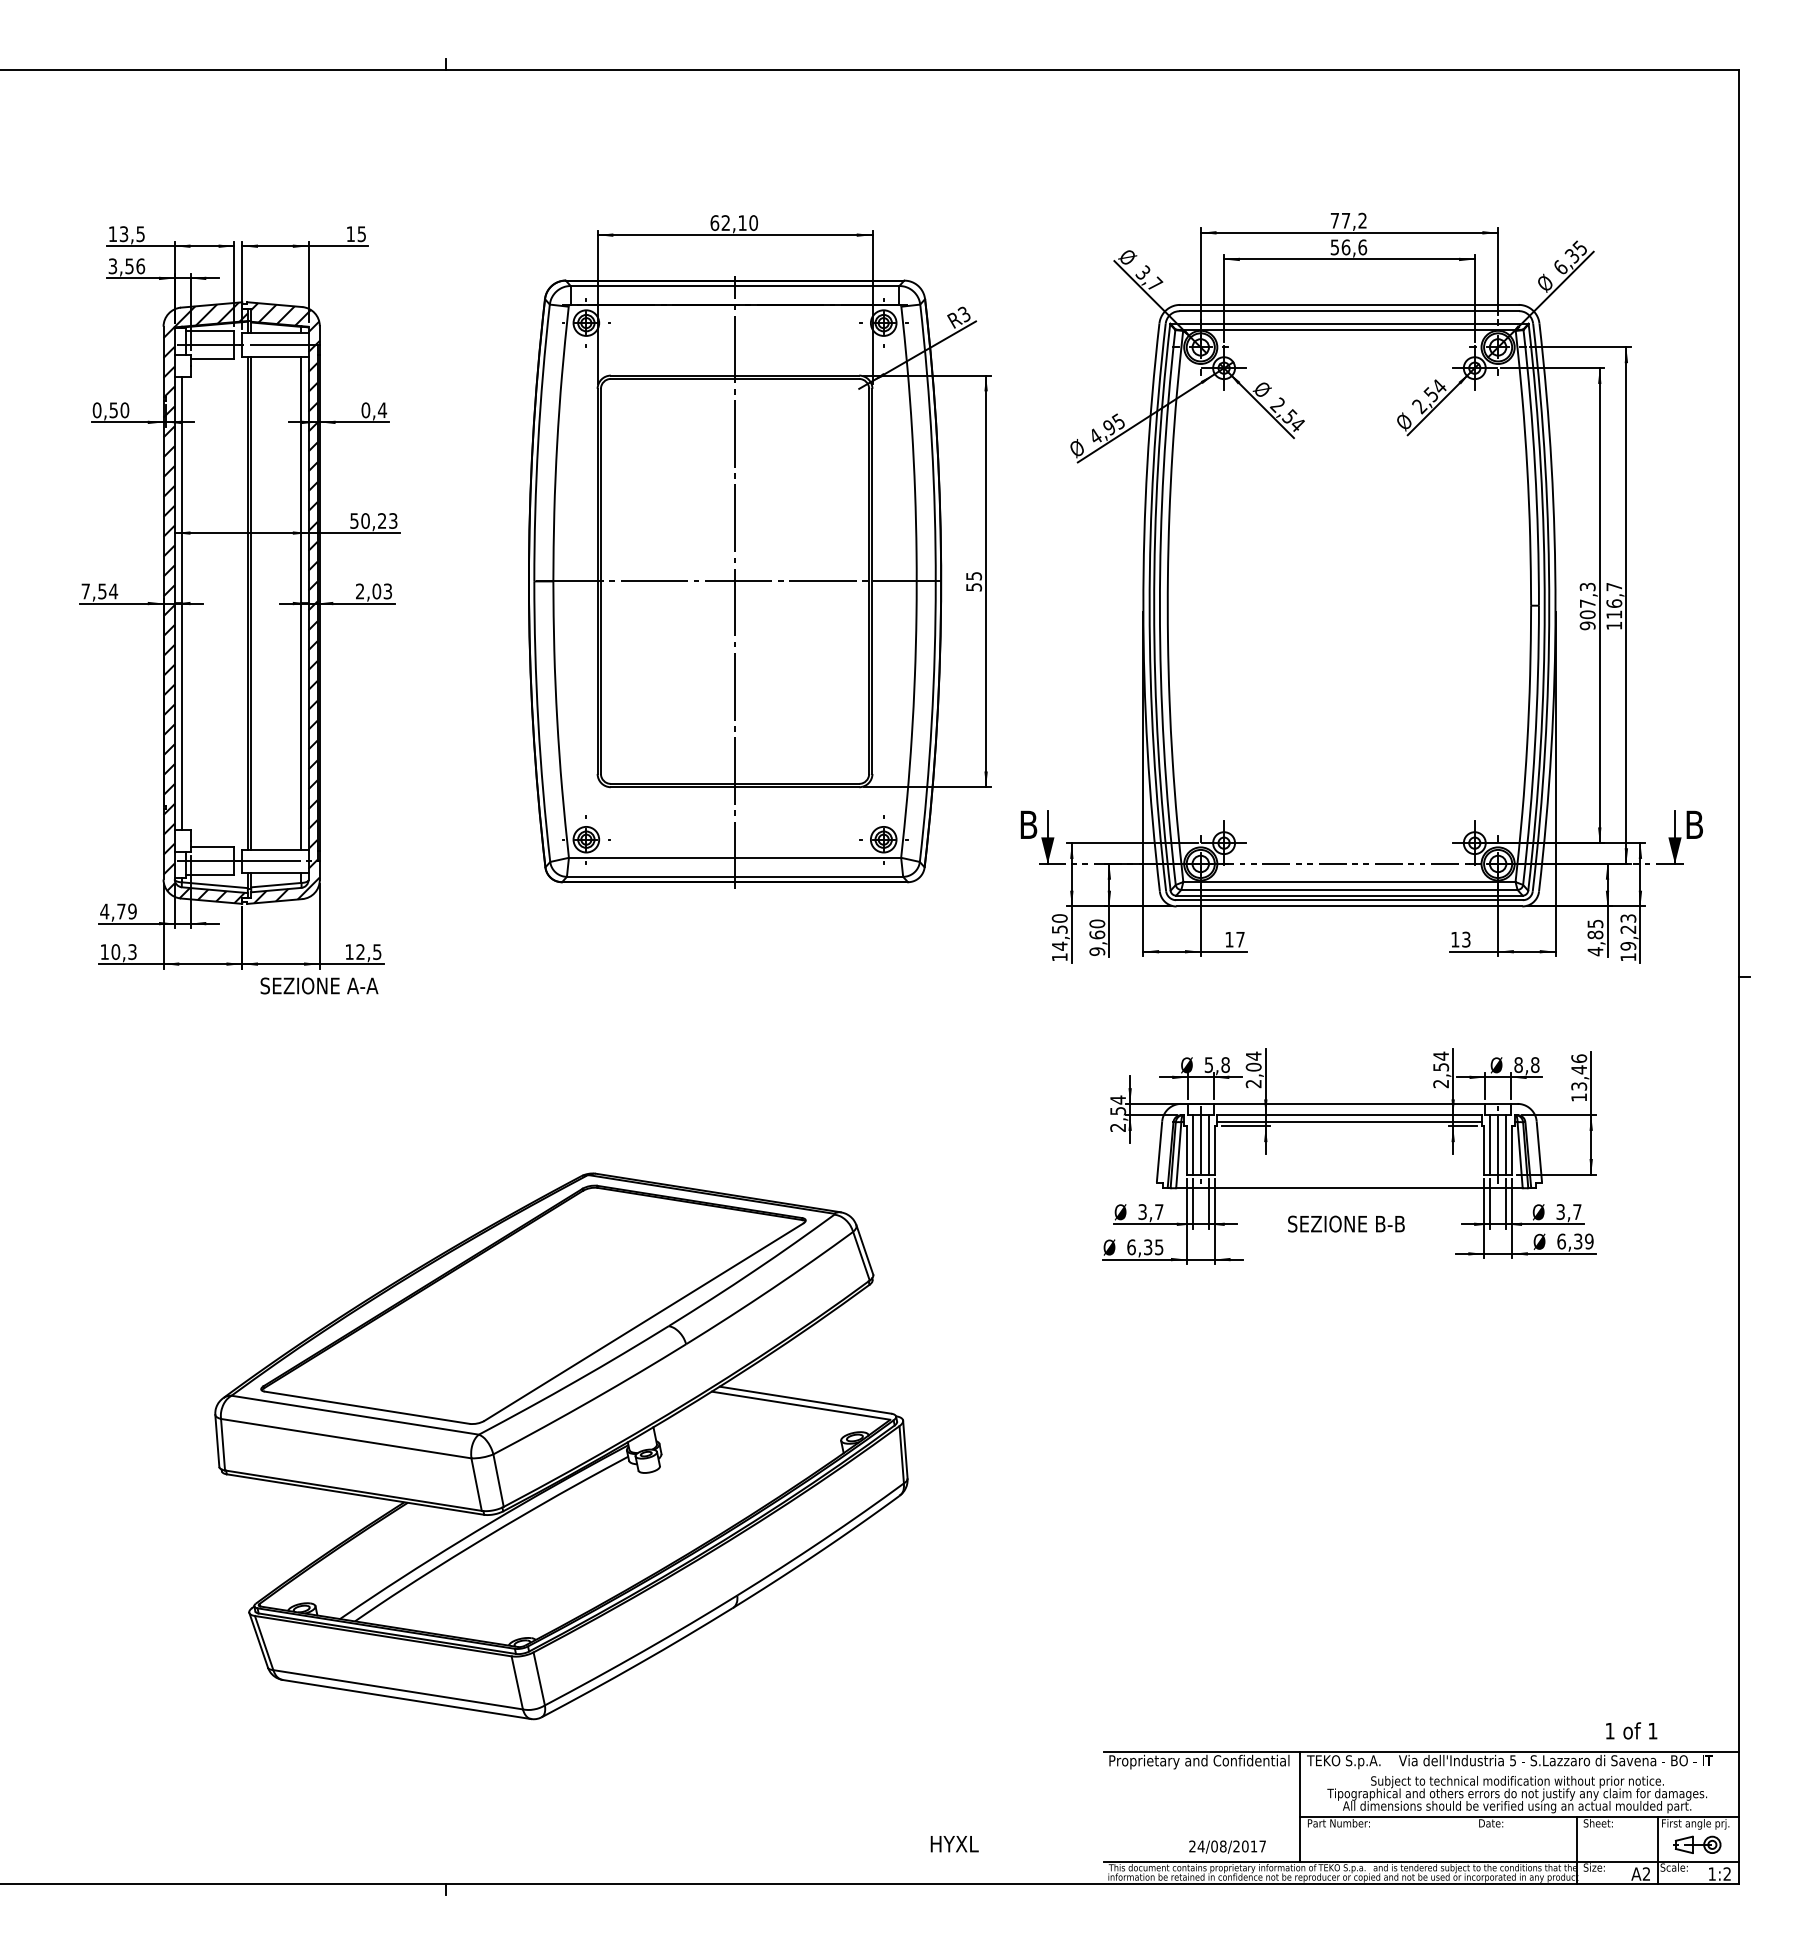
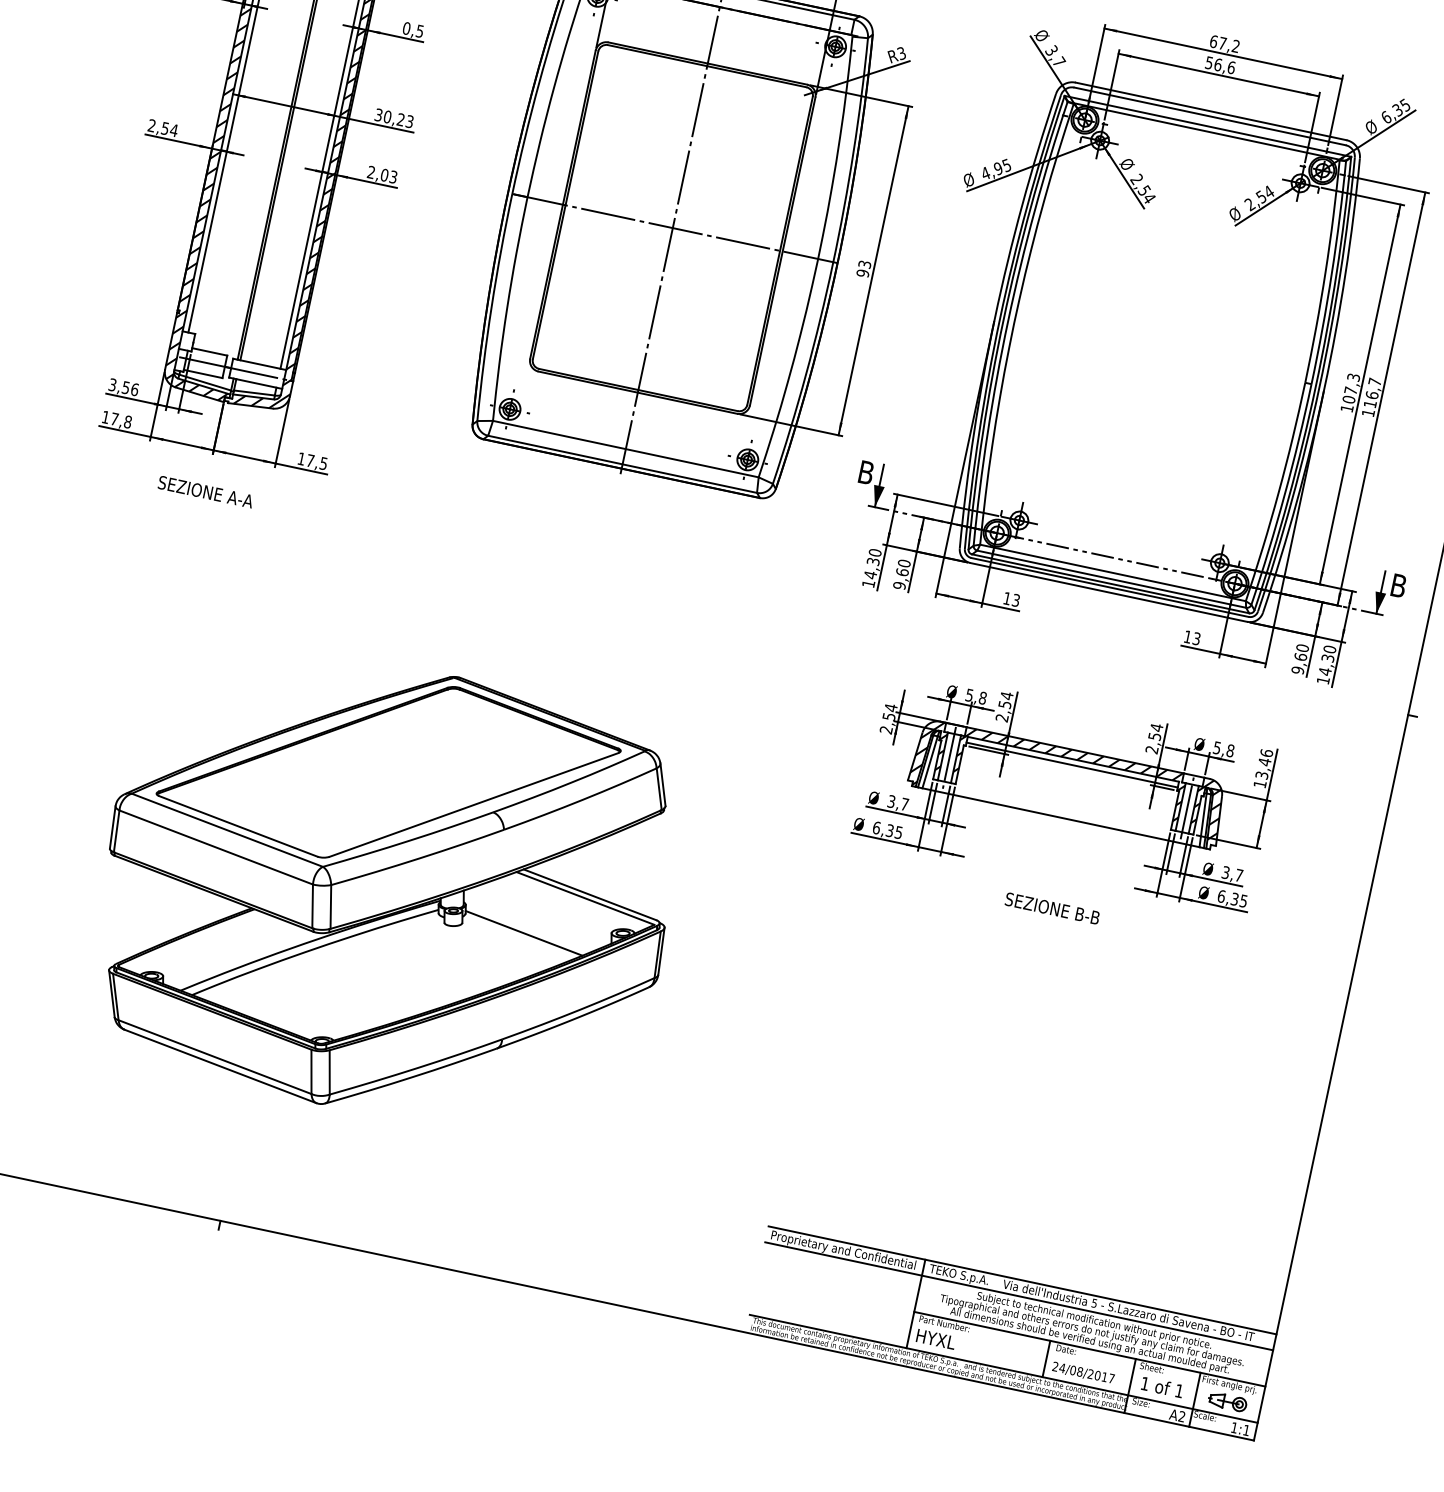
text: (1334, 220) -> (1213, 41), 77,2 -> 67,2
text: (382, 410) -> (419, 31), 0,4 -> 0,5
text: (354, 520) -> (378, 114), 50,23 -> 30,23
text: (973, 581) -> (863, 268), 55 -> 93
text: (85, 591) -> (151, 125), 7,54 -> 2,54
text: (1587, 625) -> (1346, 408), 907,3 -> 107,3
text: (118, 911) -> (123, 387), 4,79 -> 3,56
text: (1058, 929) -> (872, 561), 14,50 -> 14,30
text: (1628, 932) -> (1327, 660), 19,23 -> 14,30
text: (1595, 937) -> (1300, 659), 4,85 -> 9,60
text: (1240, 939) -> (1016, 600), 17 -> 13
text: (123, 951) -> (120, 420), 10,3 -> 17,8
text: (360, 951) -> (310, 460), 12,5 -> 17,5
text: (319, 985) -> (205, 491), moved
text: (1518, 1064) -> (1217, 747), 8,8 -> 5,8
text: (1253, 1066) -> (1004, 704), 2,04 -> 2,54
hatch: (1348, 1133) -> (1069, 773), added
hatch: (1523, 1140) -> (1208, 809), added
hatch: (1174, 1144) -> (928, 753), added
text: (1346, 1223) -> (1052, 908), moved
text: (1589, 1241) -> (1243, 901), 6,39 -> 6,35
line: (736, 1462) -> (524, 932), added
text: (1631, 1730) -> (1162, 1386), moved
line: (1420, 1771) -> (1018, 1296), added
line: (1469, 1839) -> (1046, 1358), added
text: (954, 1844) -> (935, 1339), moved
text: (1227, 1846) -> (1083, 1372), moved
text: (1726, 1873) -> (1246, 1429), 1:2 -> 1:1

